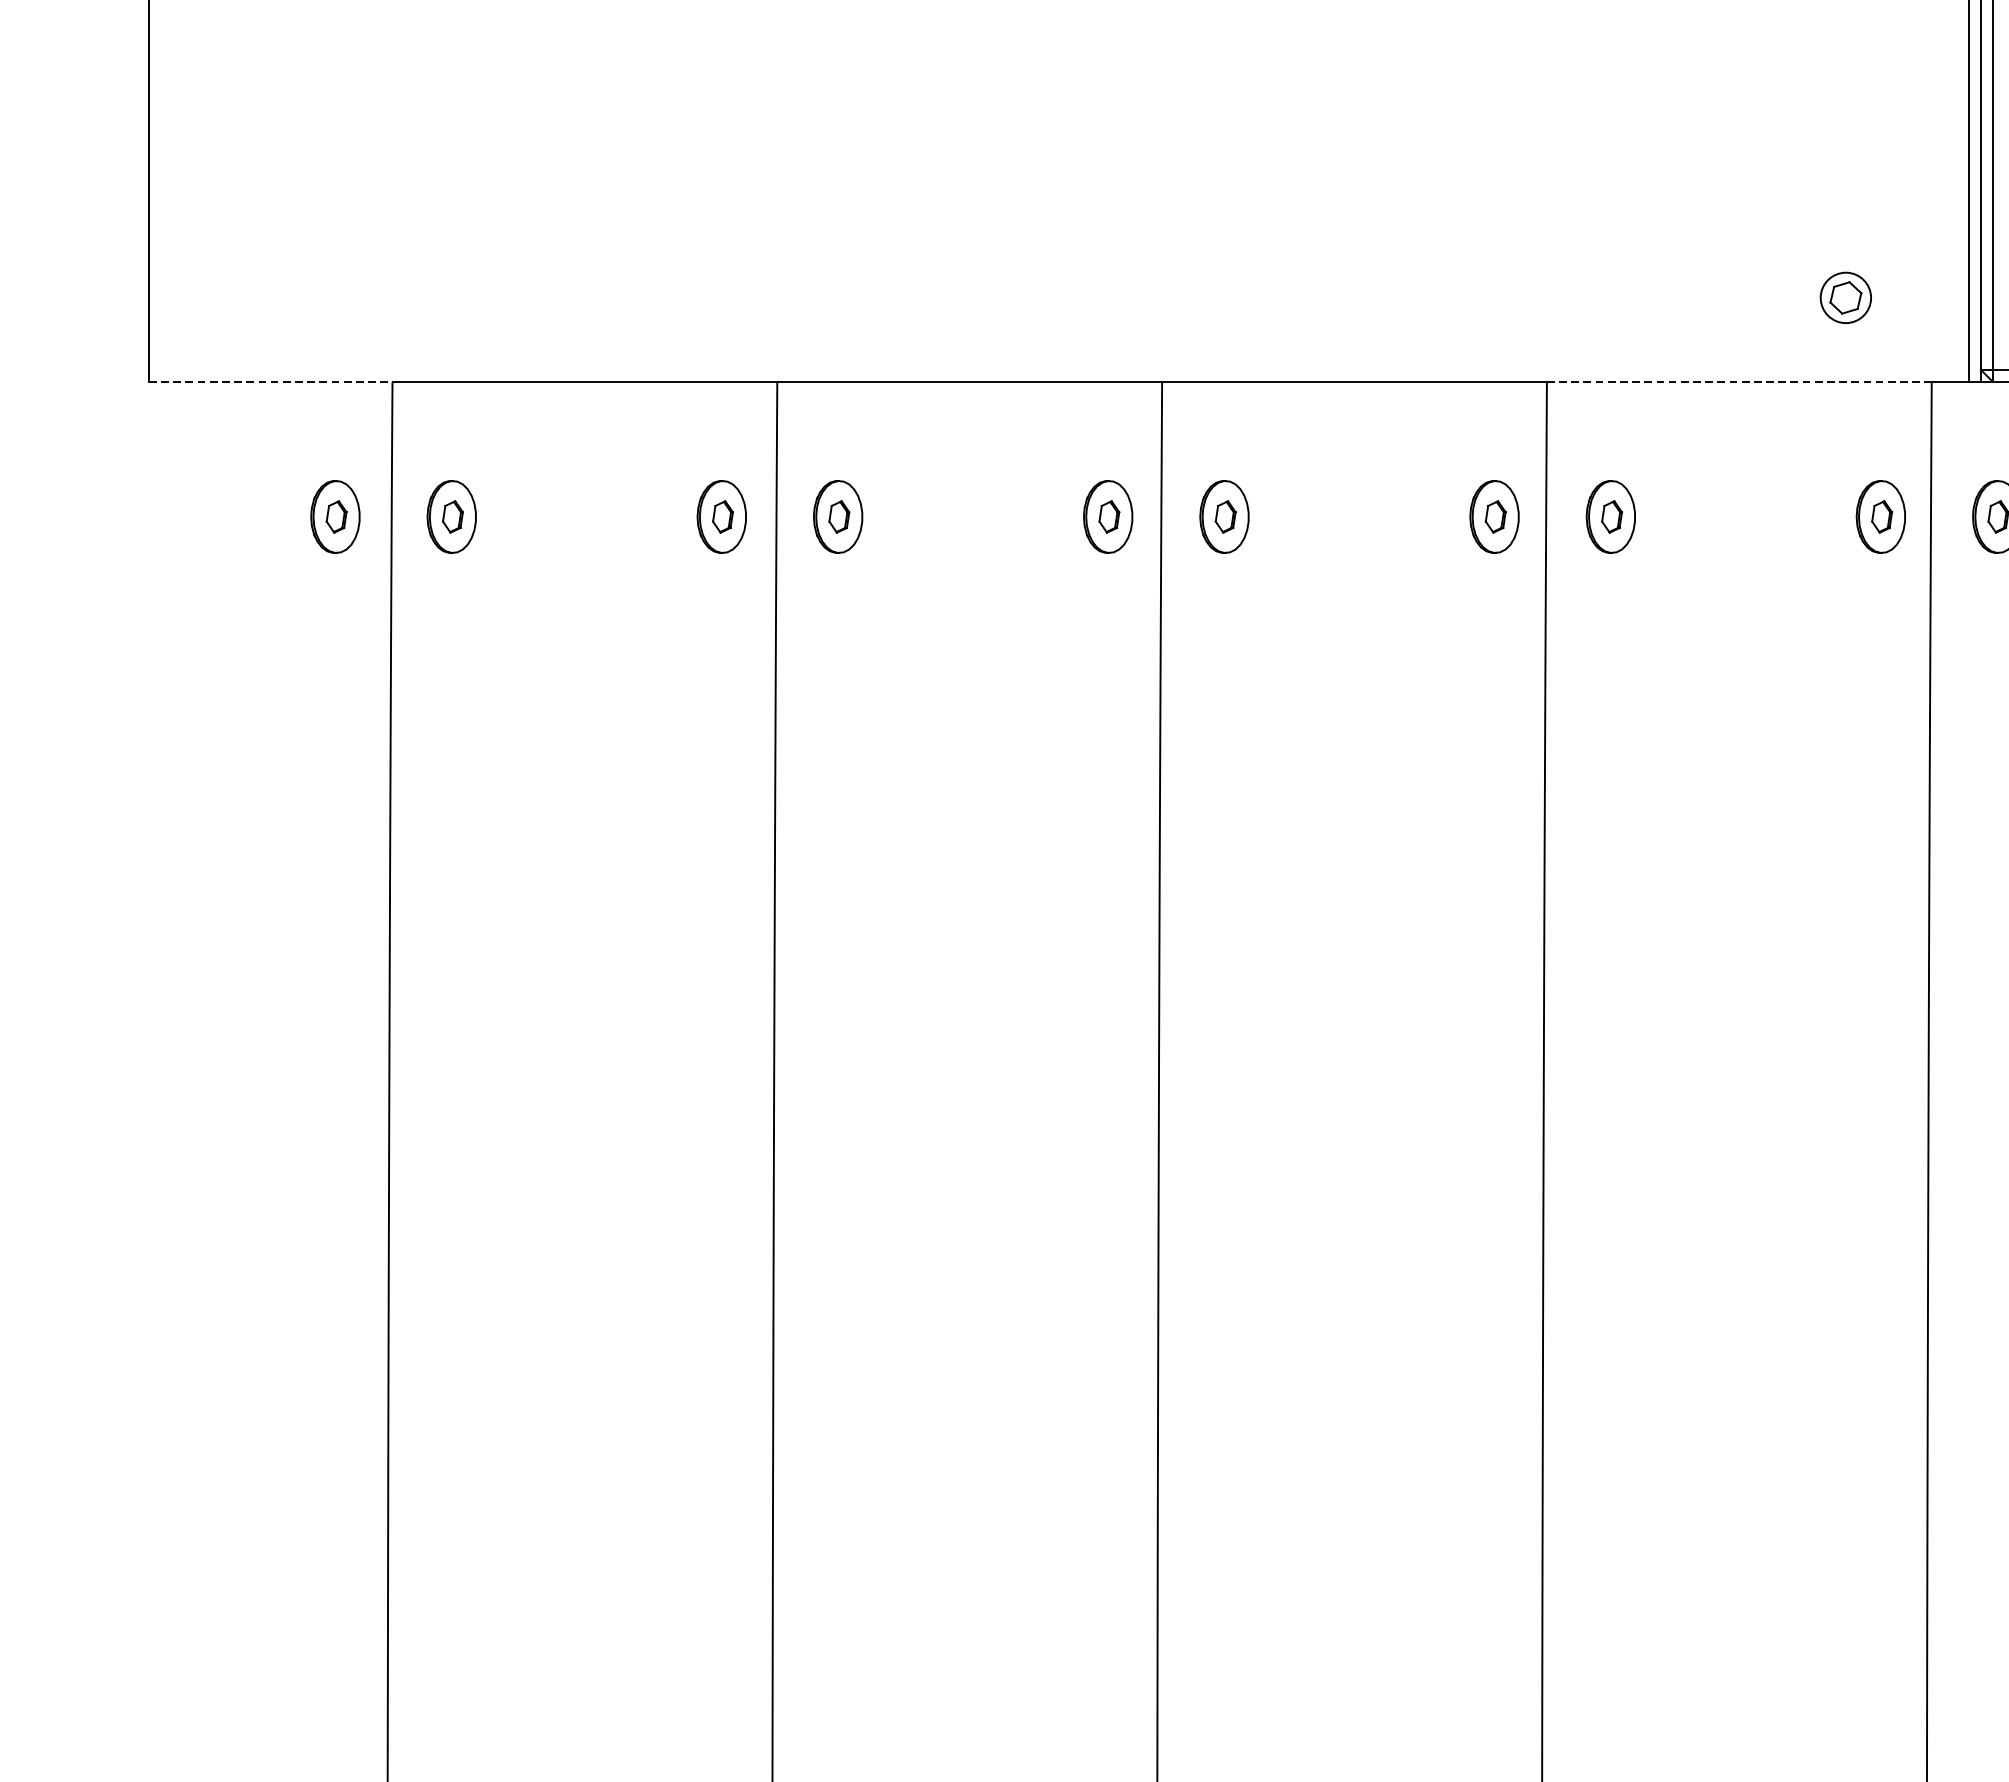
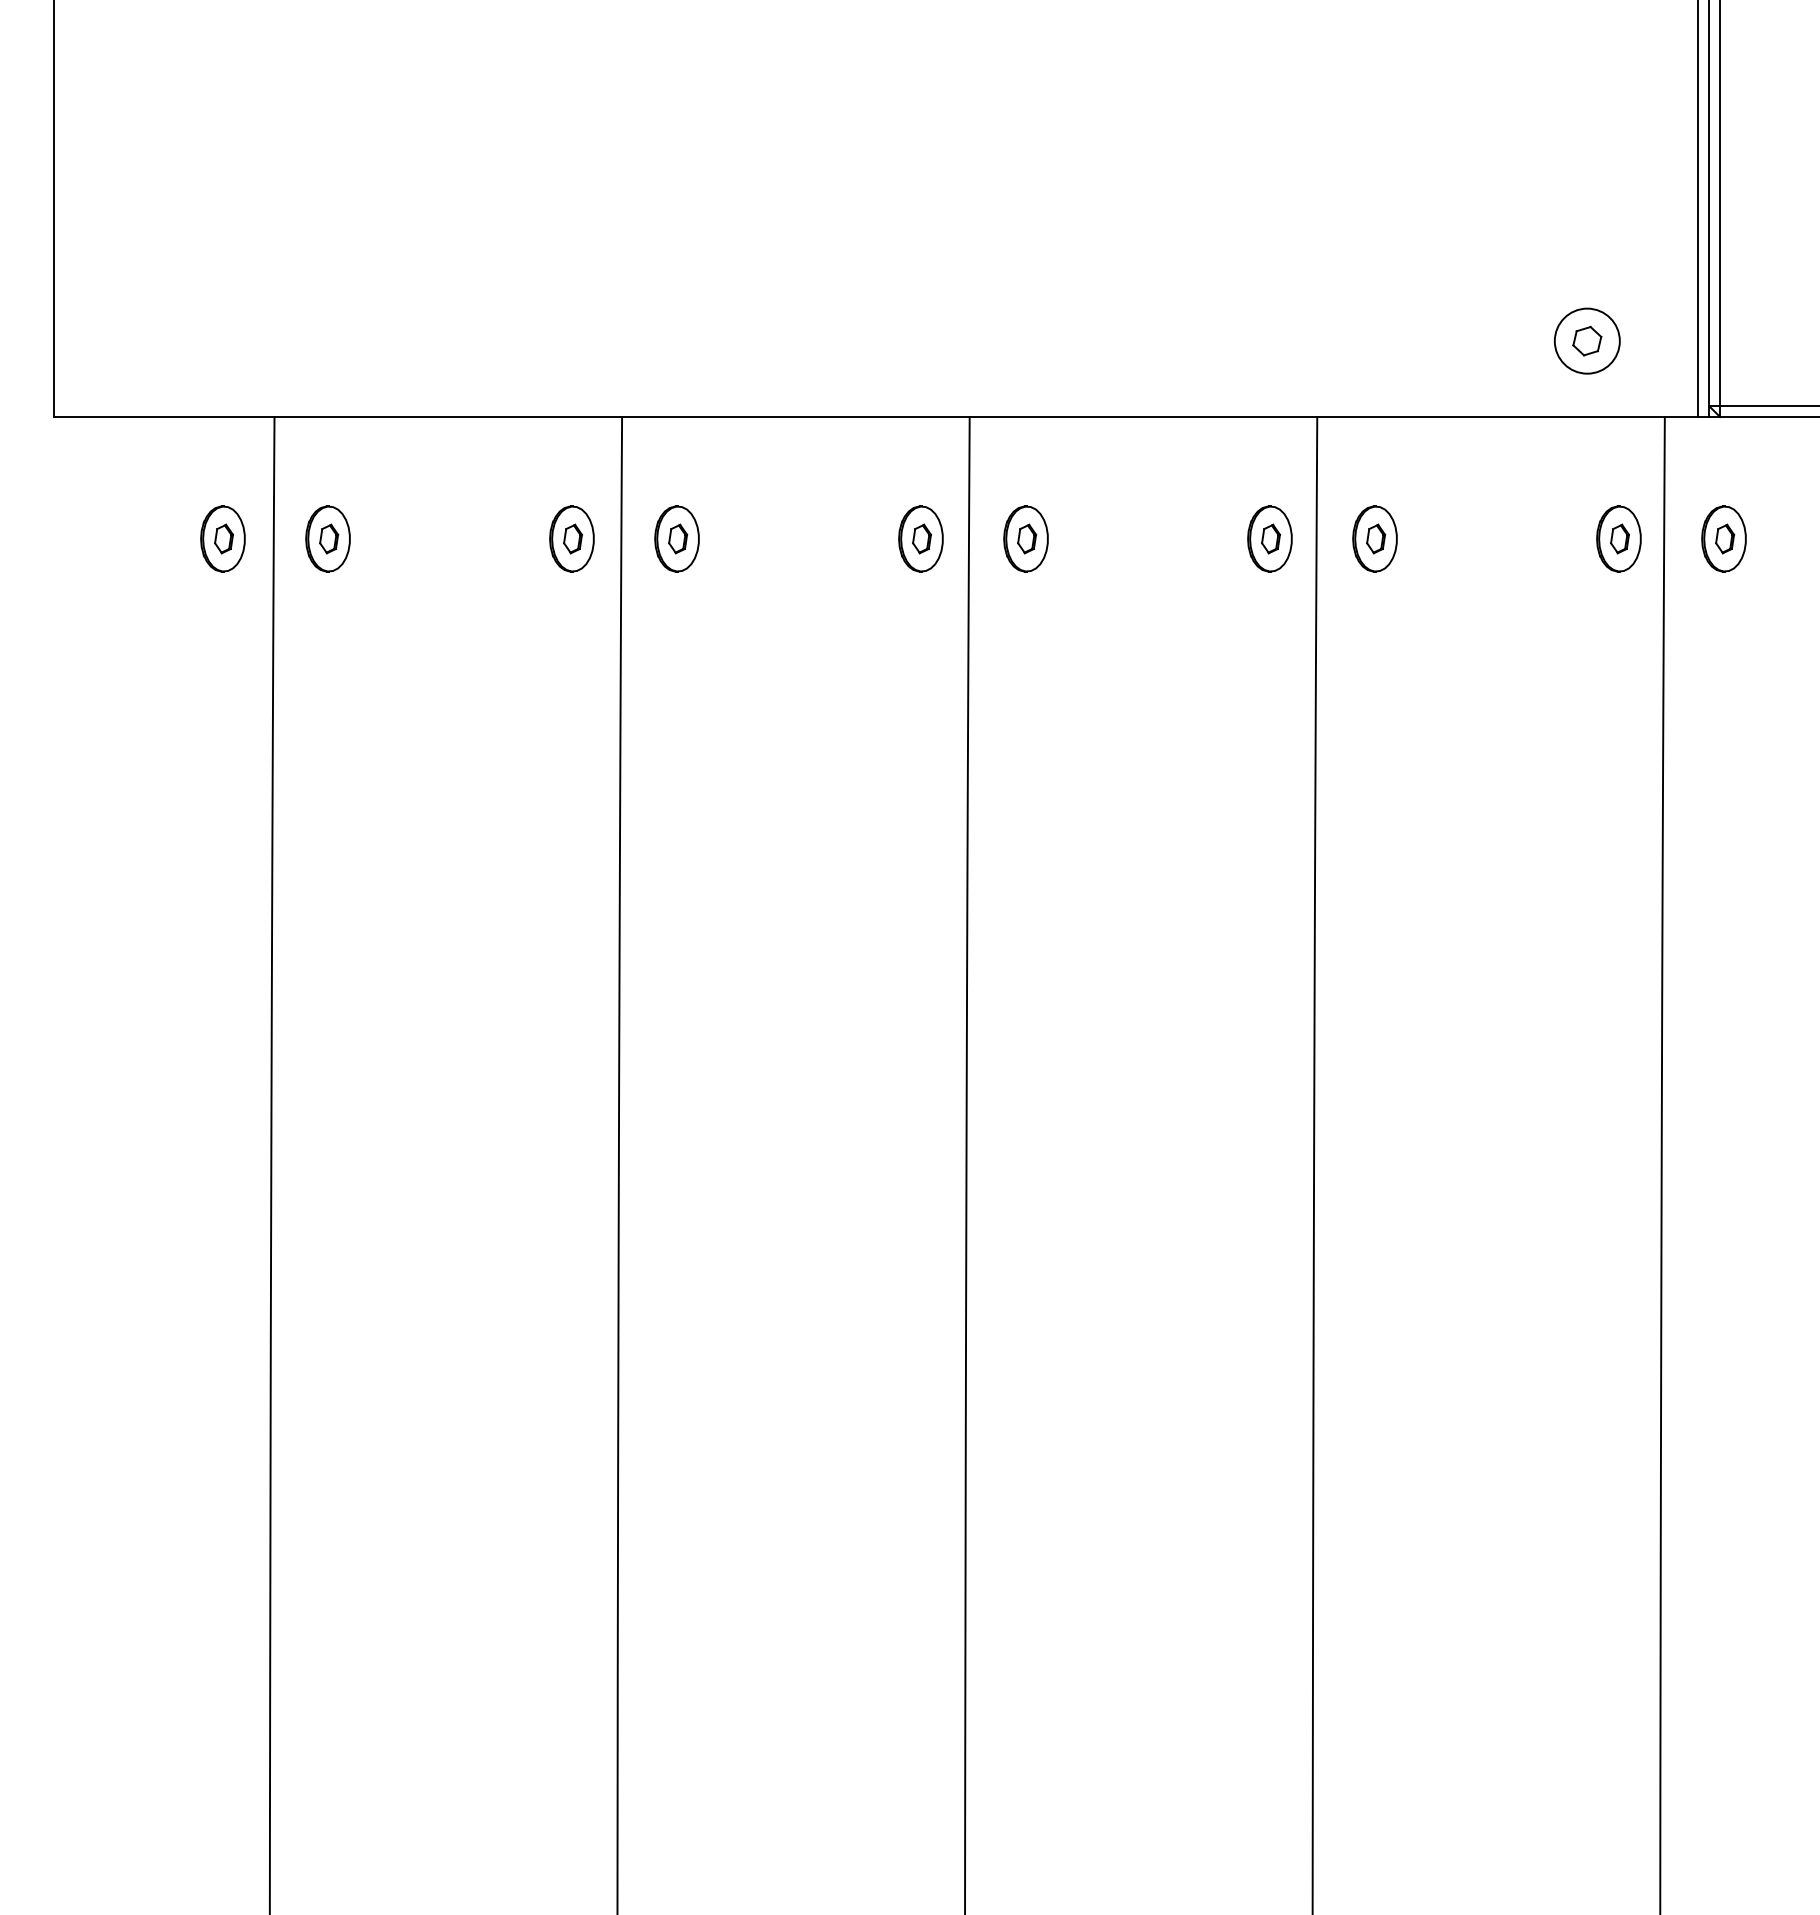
circle: (1844, 297) -> (1586, 340), size x1.43
line: (270, 382) -> (164, 417), dashed -> solid
line: (1739, 382) -> (1491, 417), dashed -> solid

